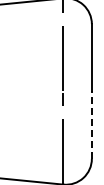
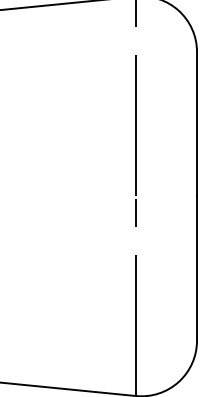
line: (91, 125) -> (196, 269), dashed -> solid

